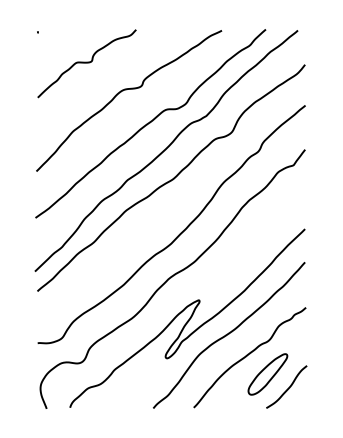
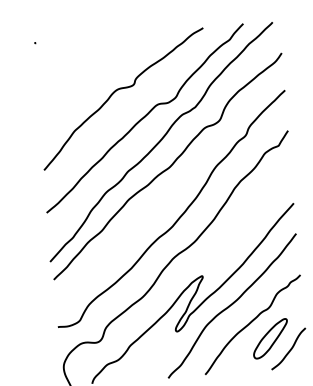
curve: (86, 63) -> (81, 68), removed

